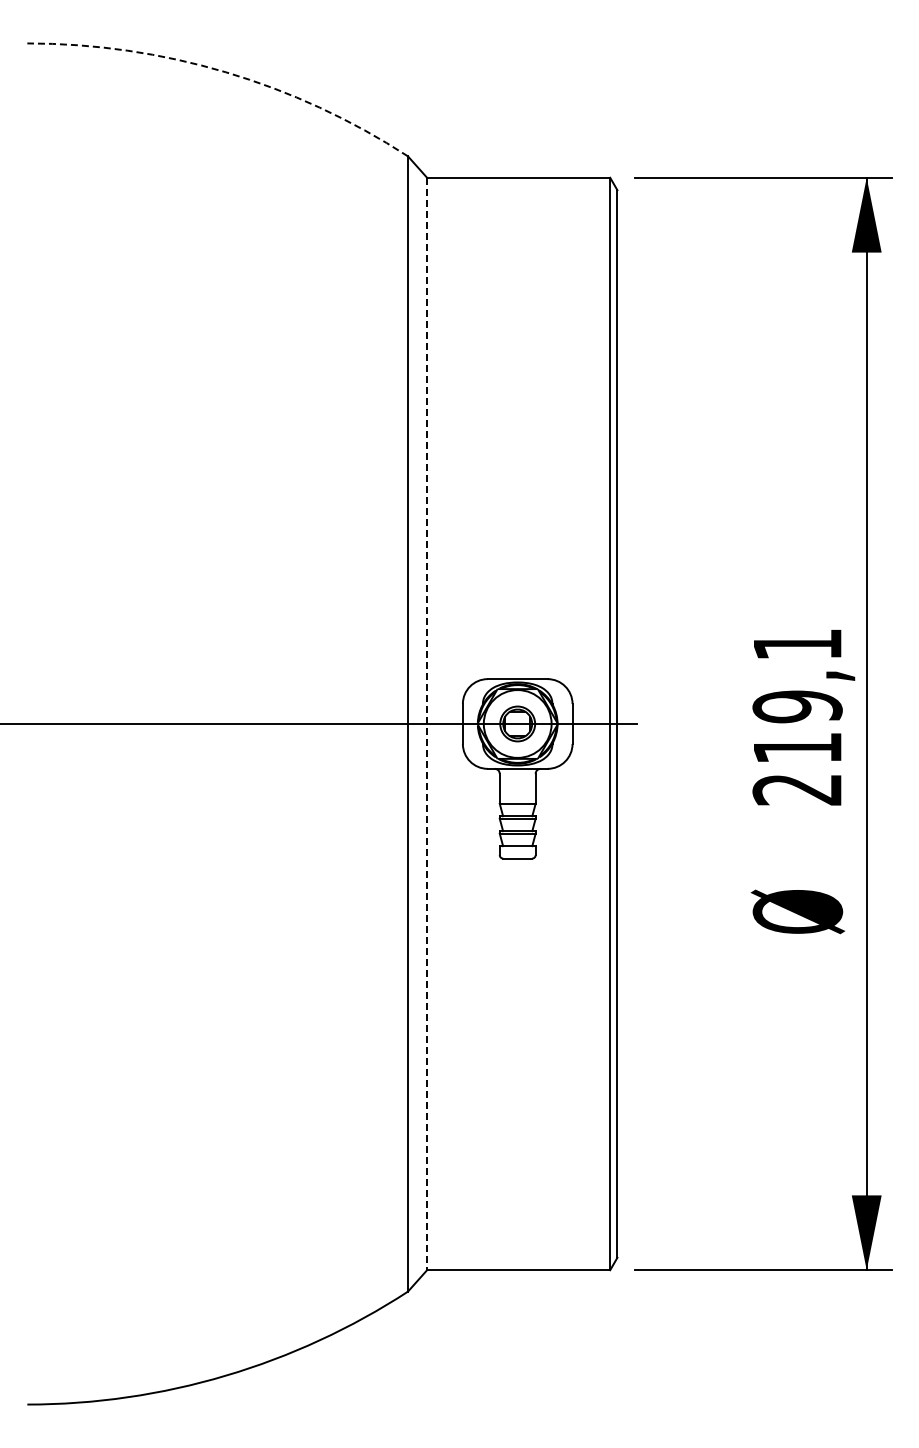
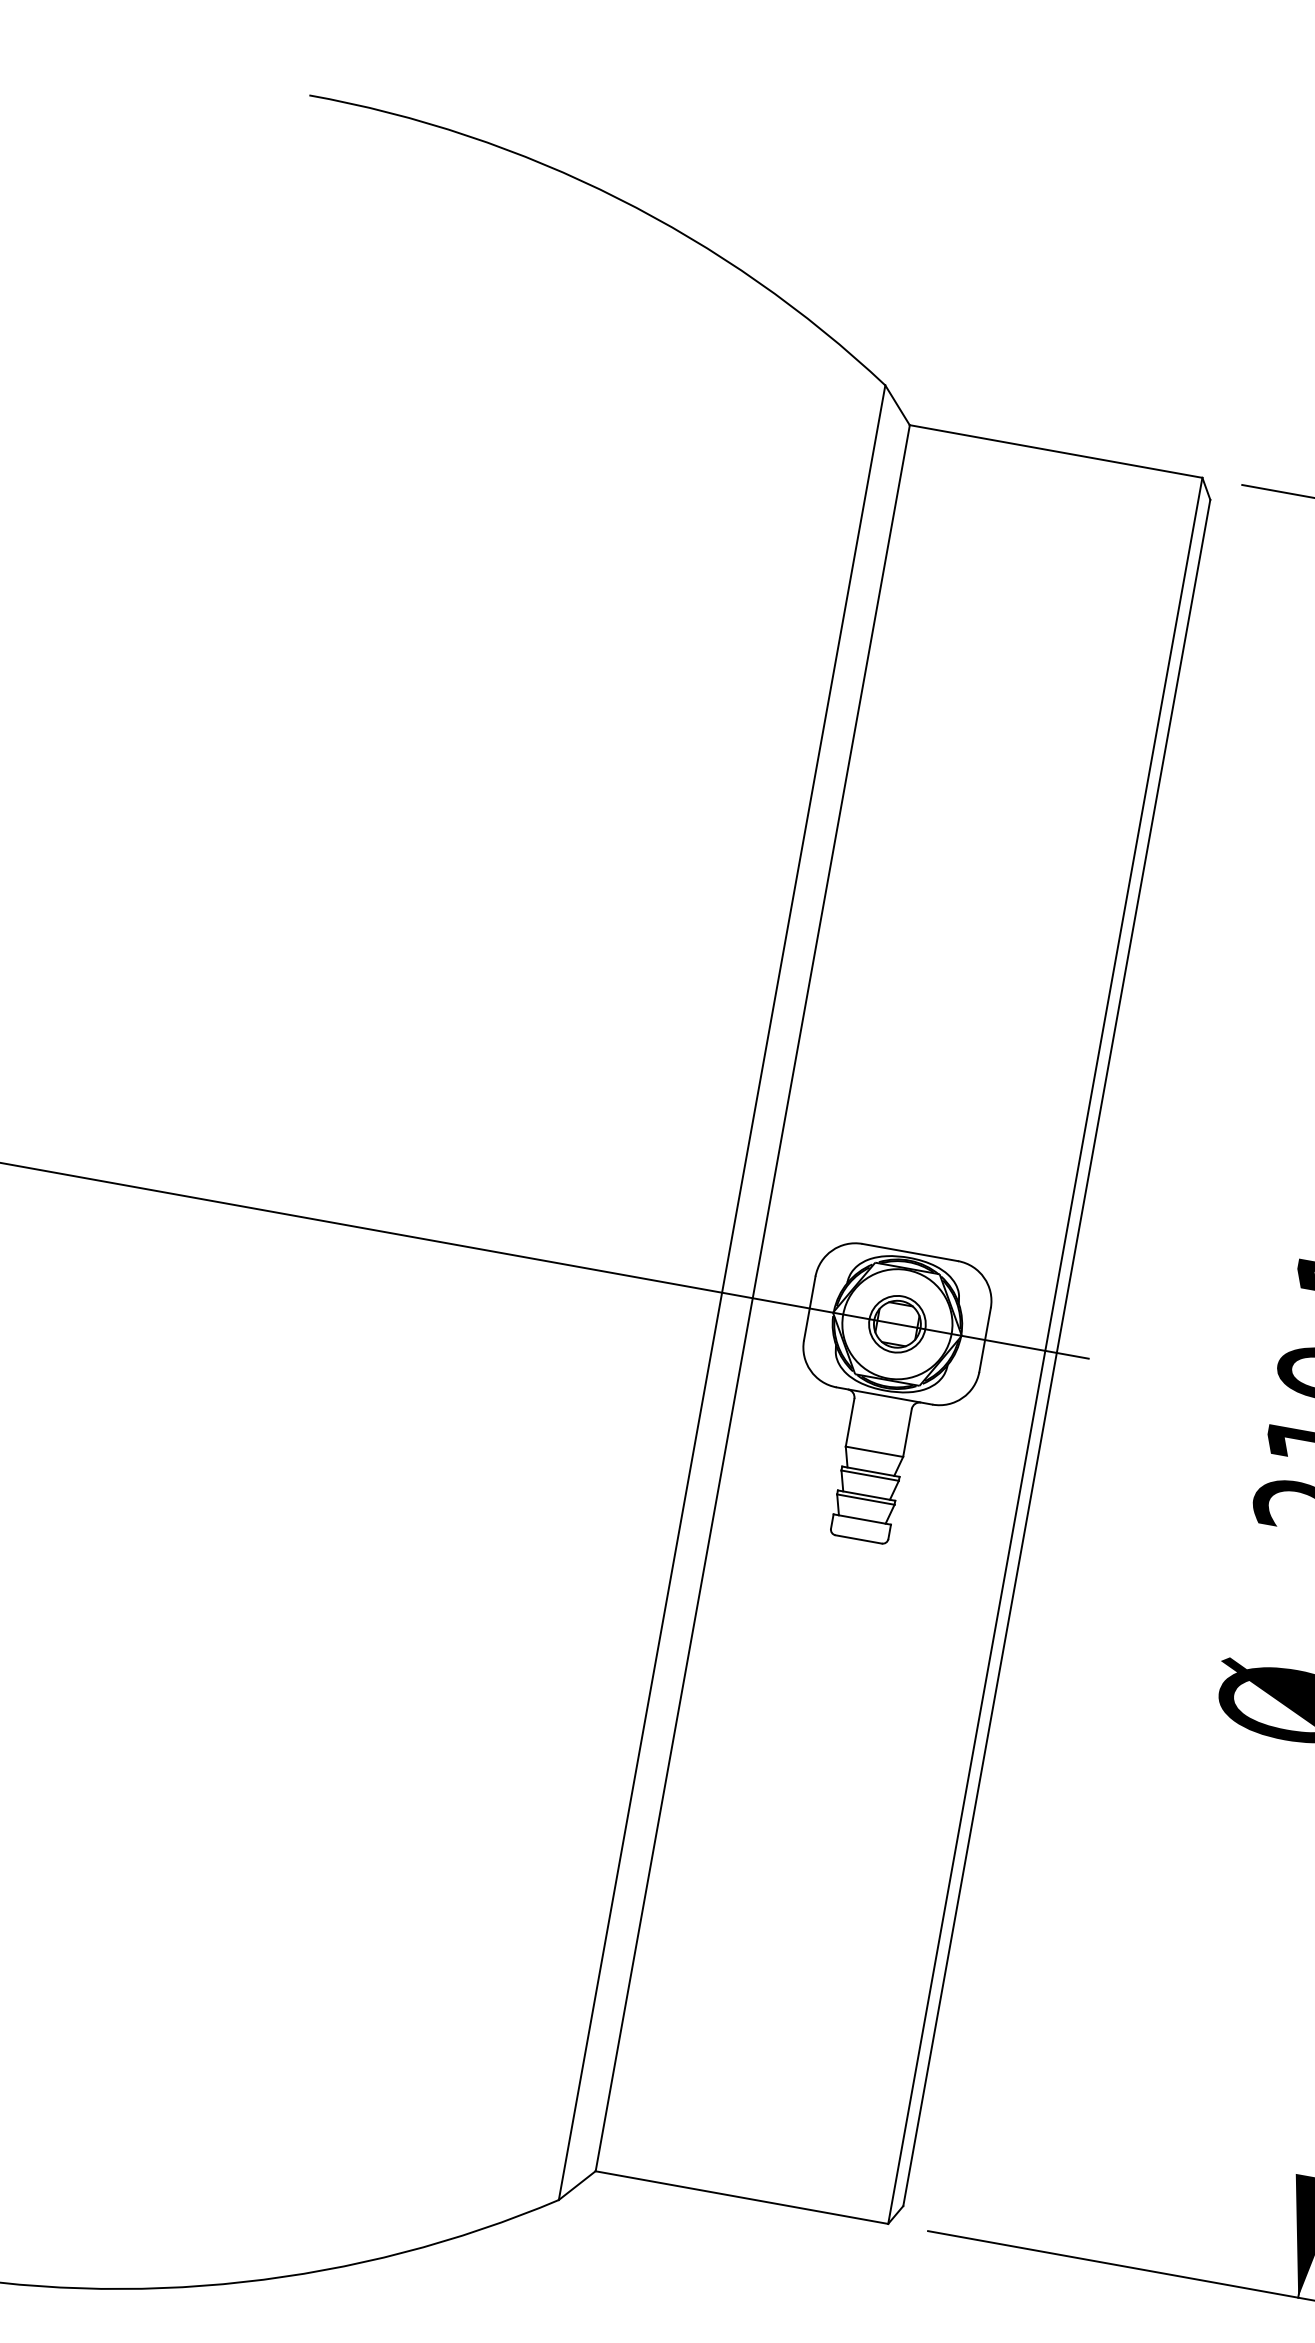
arc: (225, 72) -> (617, 198), dashed -> solid
line: (427, 724) -> (753, 1299), dashed -> solid

